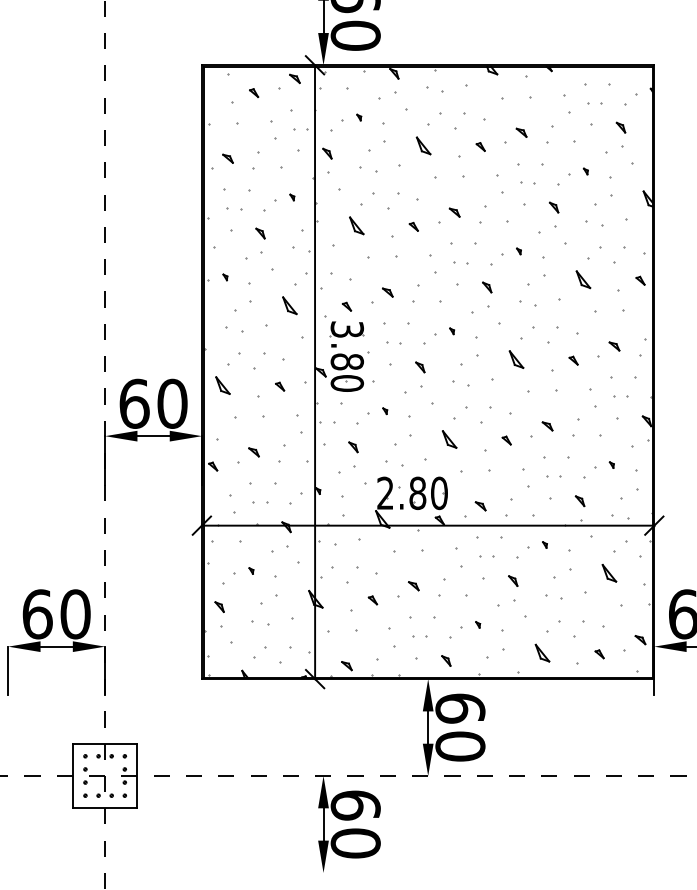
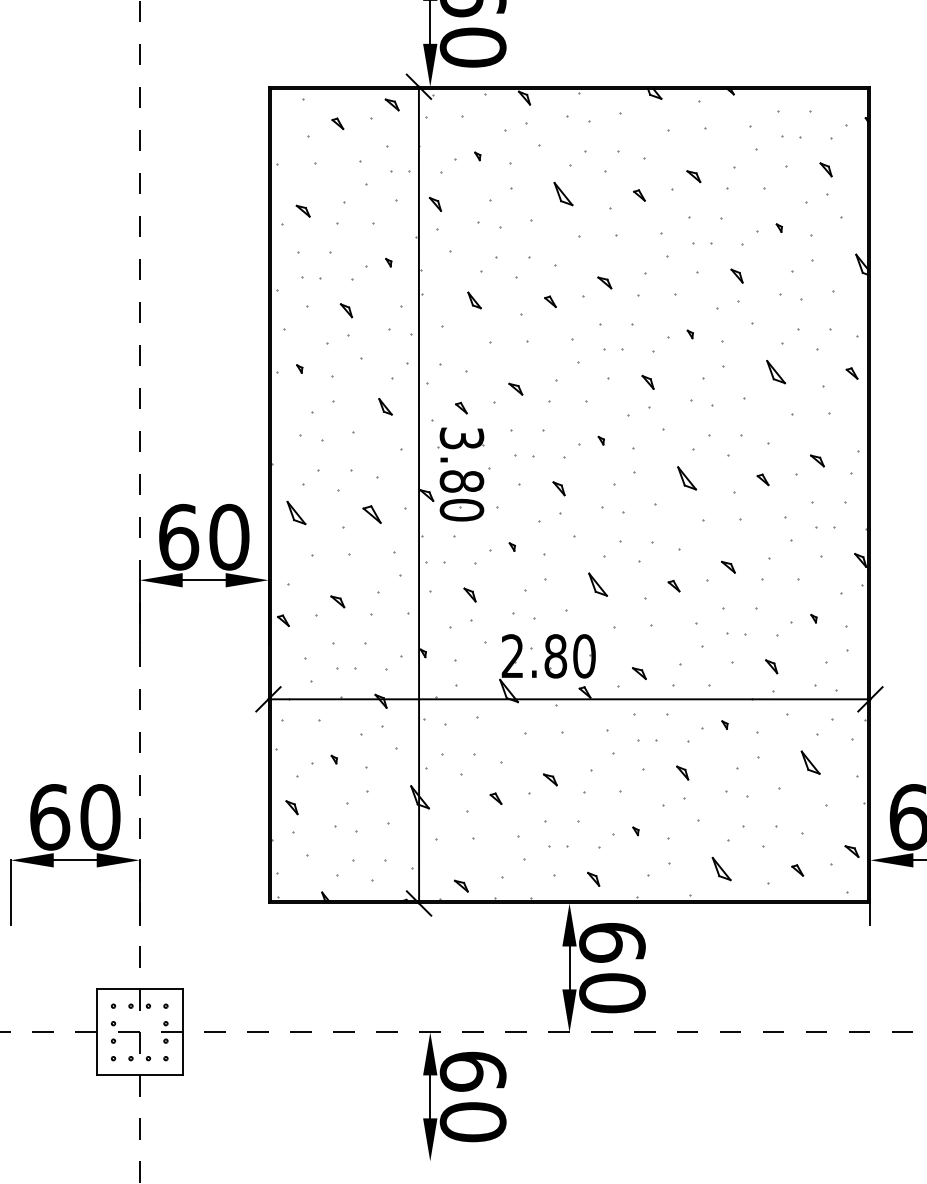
part: (356, 225) -> (474, 299), size x0.7
part: (289, 305) -> (385, 406), size x0.7
part: (280, 386) -> (373, 514), size x1.6

